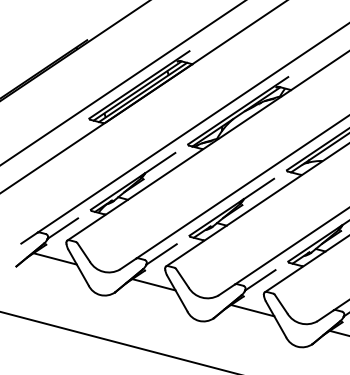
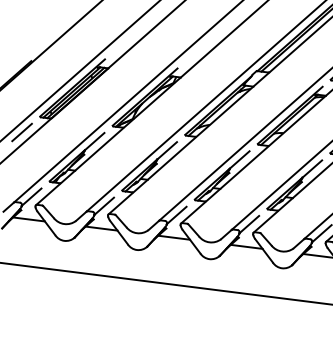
line: (60, 137) -> (21, 132), added

